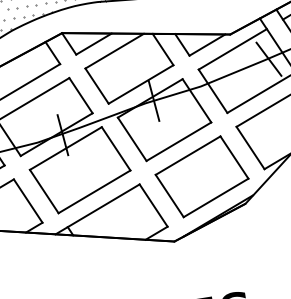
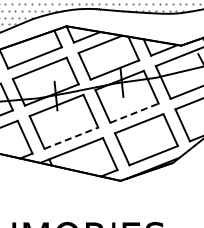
line: (178, 142) -> (134, 113), solid -> dashed
line: (94, 192) -> (71, 138), solid -> dashed

